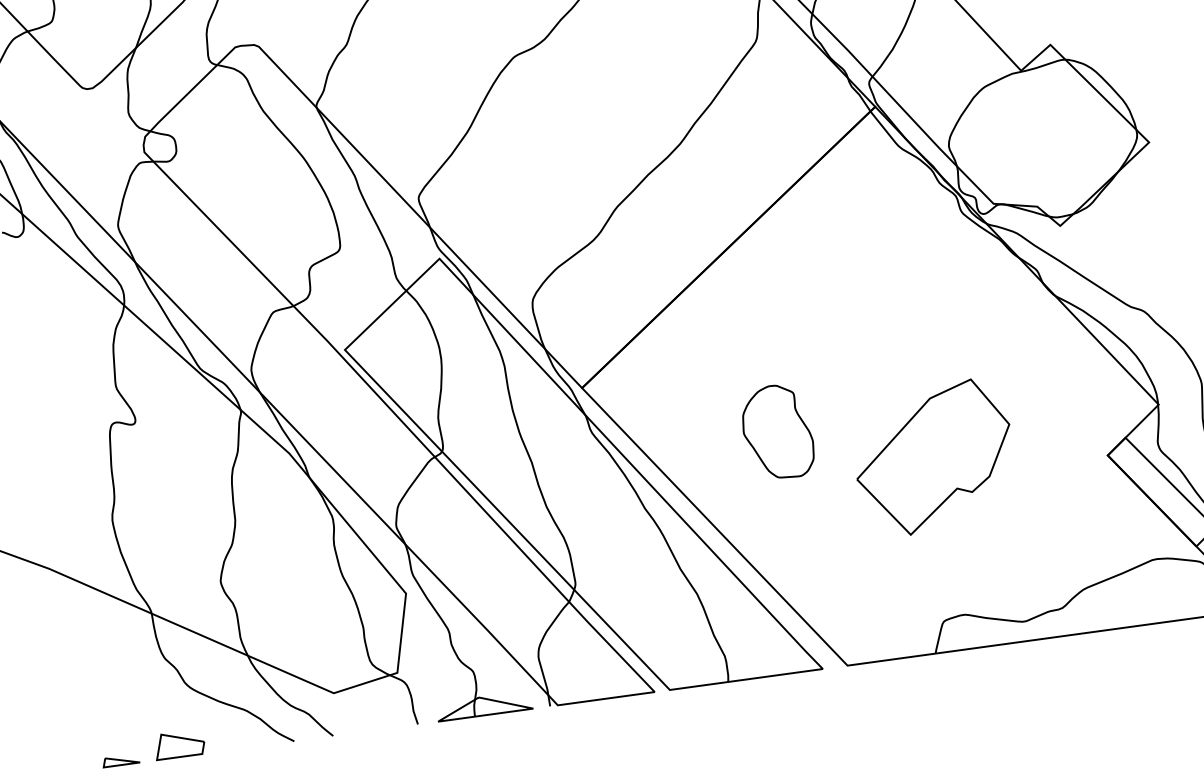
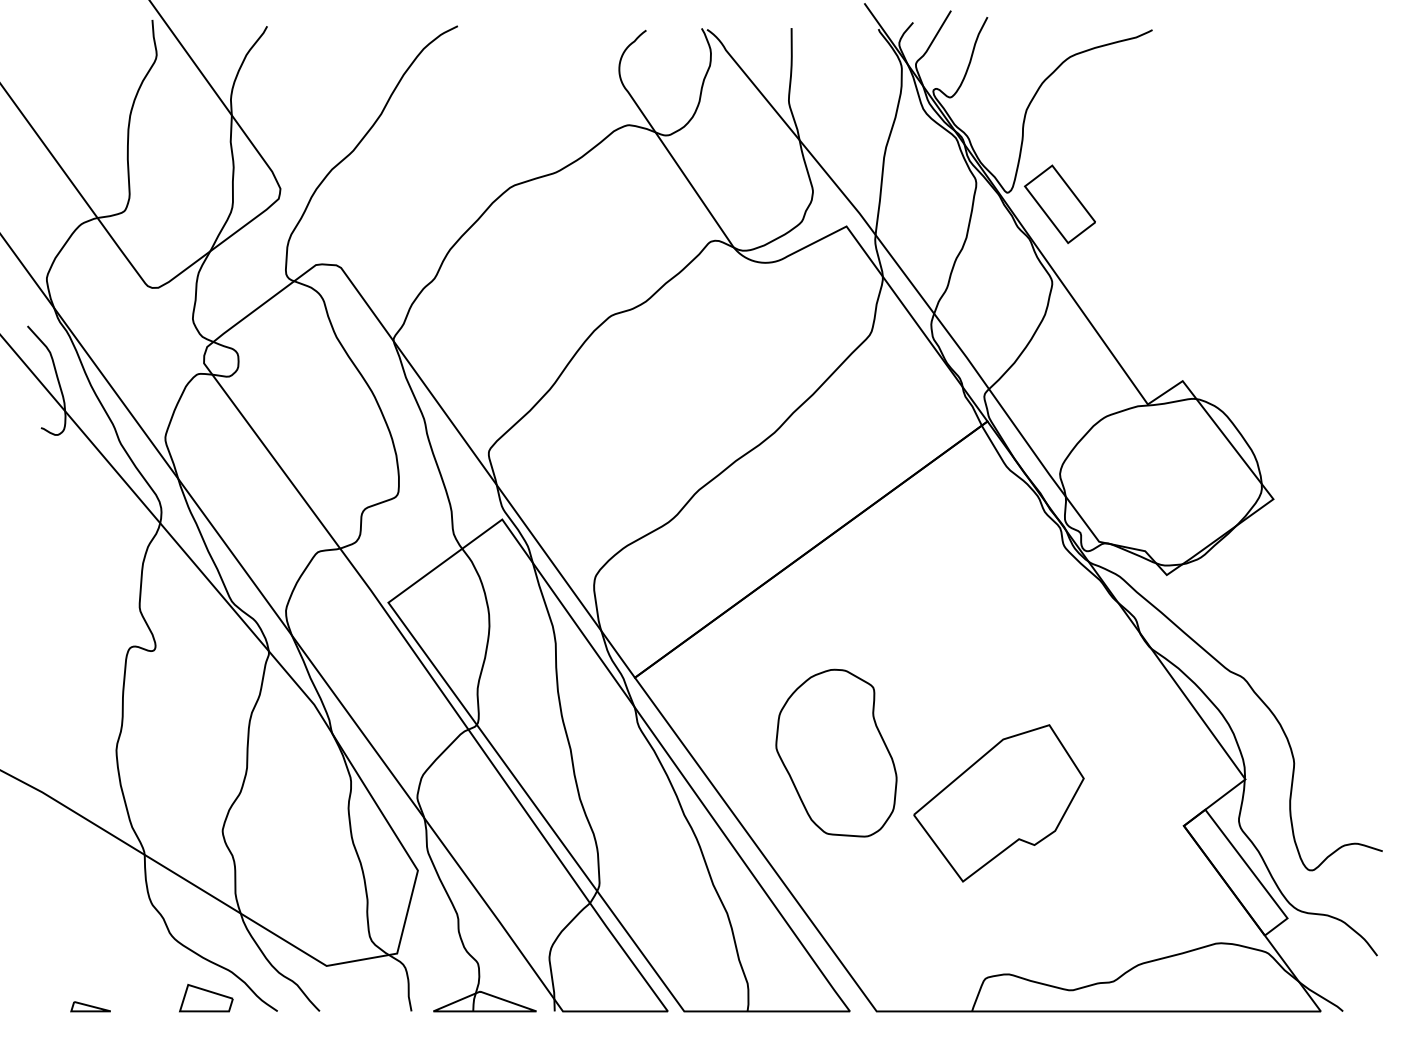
part: (777, 431) -> (836, 752), size x1.67
part: (179, 744) -> (206, 998), moved

